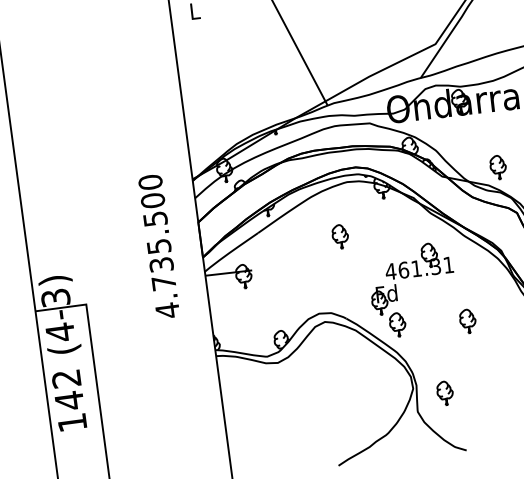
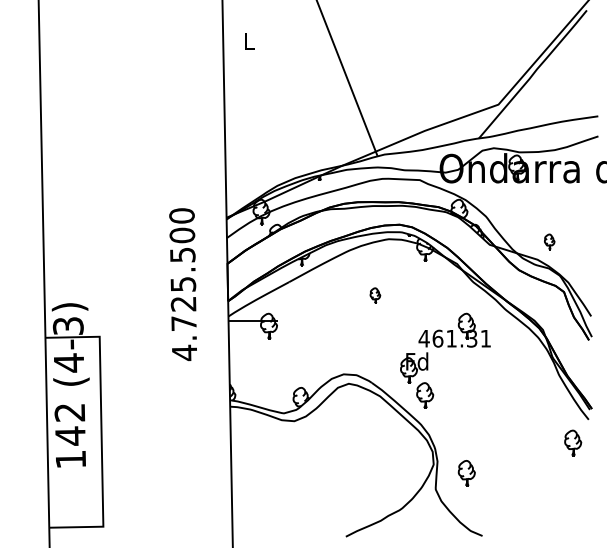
part: (497, 167) -> (549, 241), size x0.6
part: (340, 236) -> (375, 295), size x0.6
text: (161, 264) -> (183, 303), 4.735.500 -> 4.725.500
part: (468, 321) -> (499, 400), removed

